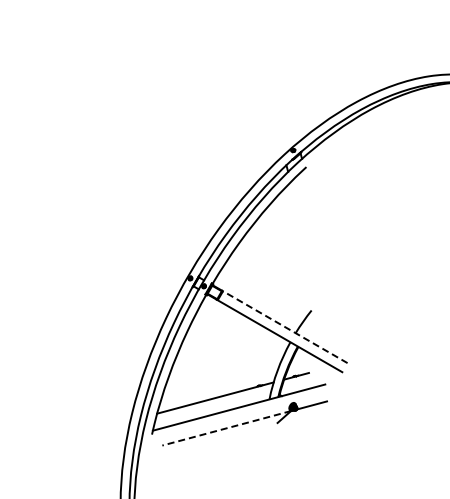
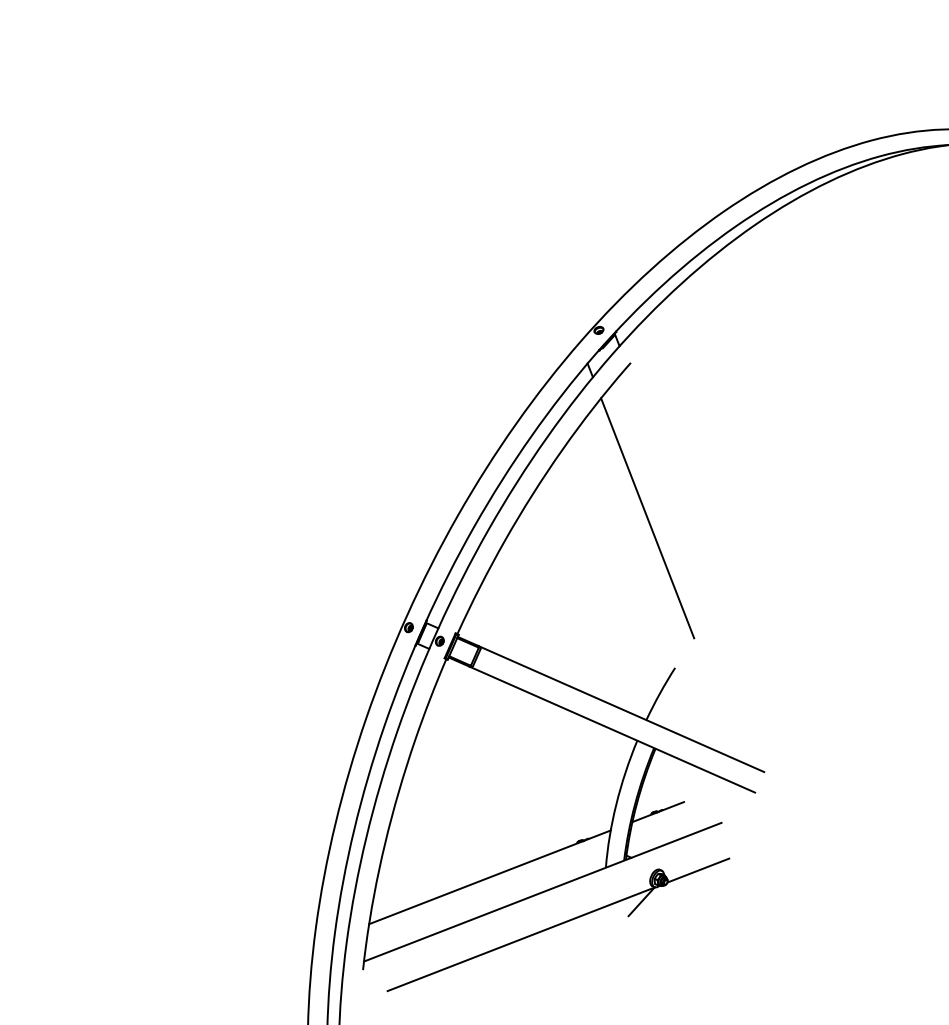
line: (305, 239) -> (645, 517), added
line: (284, 326) -> (620, 708), dashed -> solid
line: (226, 428) -> (520, 939), dashed -> solid

